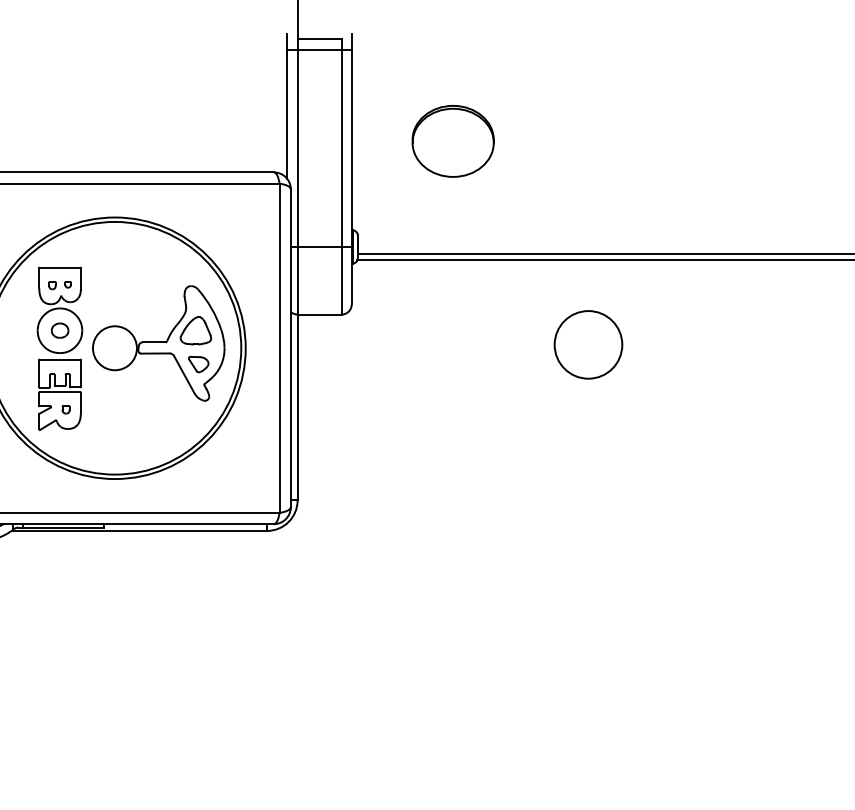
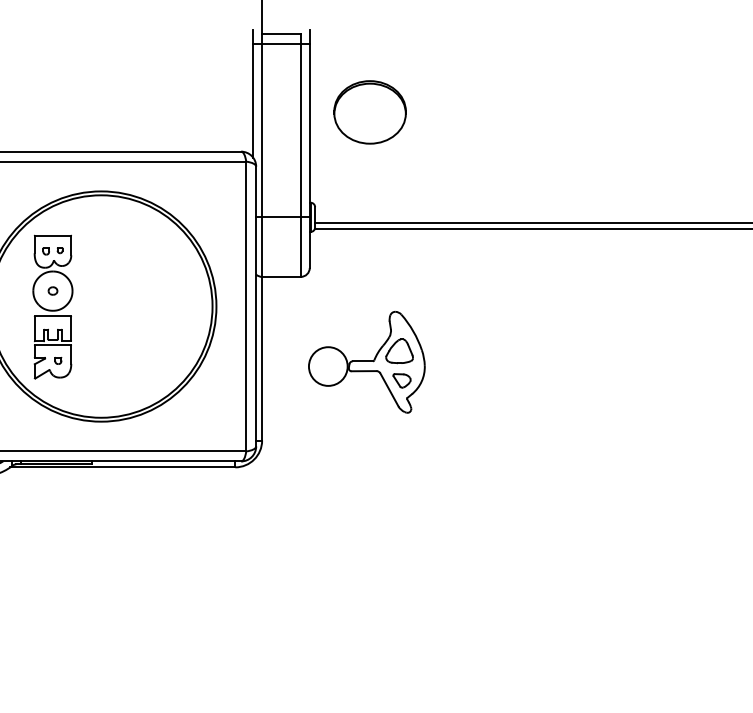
part: (452, 141) -> (369, 112), moved
part: (59, 330) -> (52, 290), size x0.6
part: (158, 343) -> (366, 362), moved
circle: (587, 344) -> (517, 303), removed

